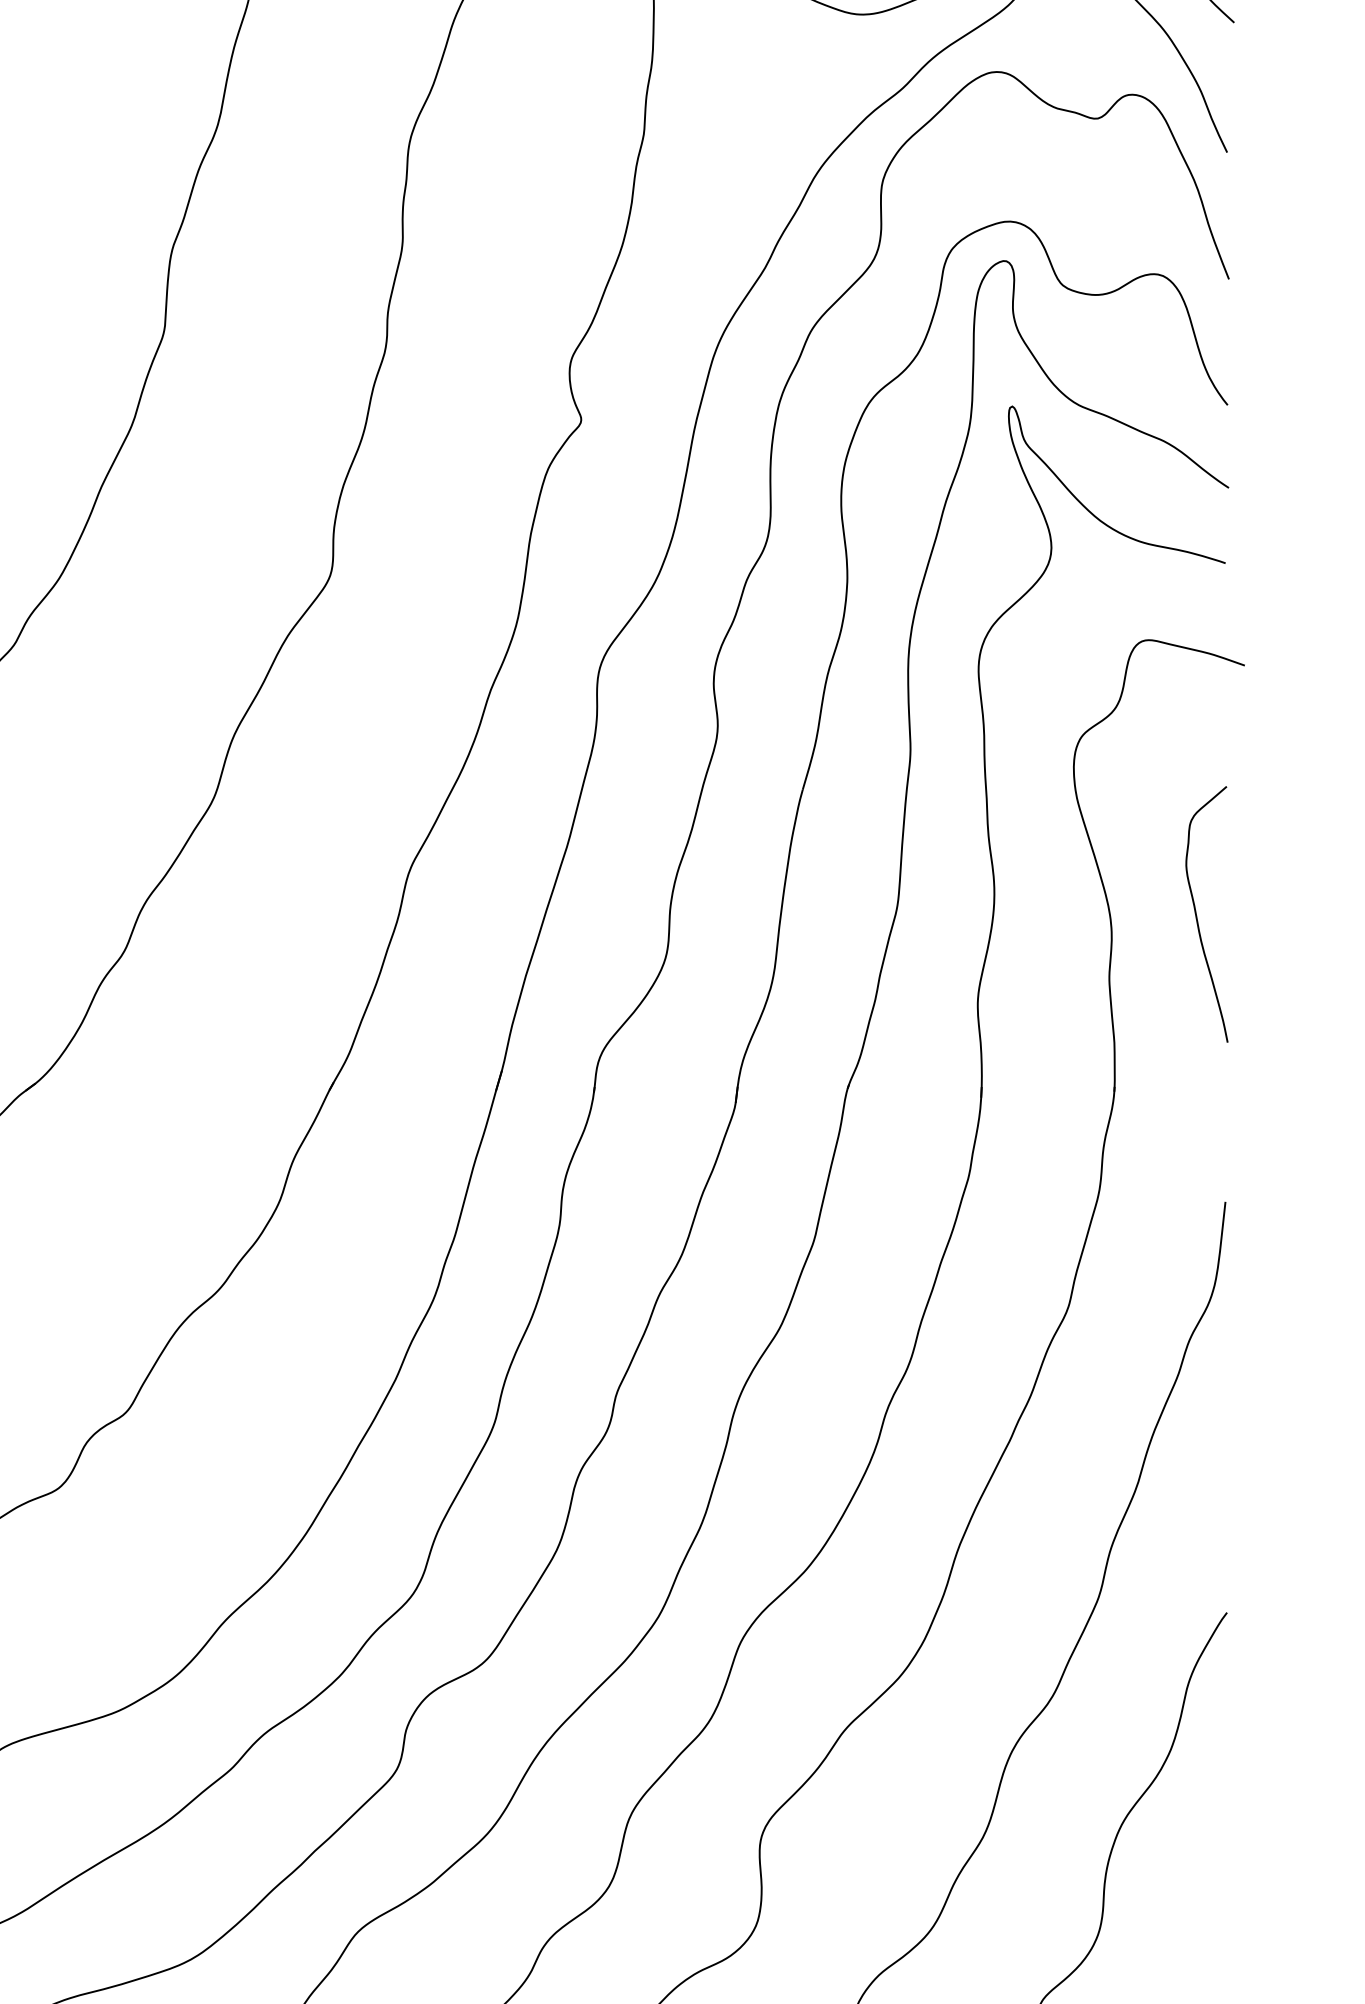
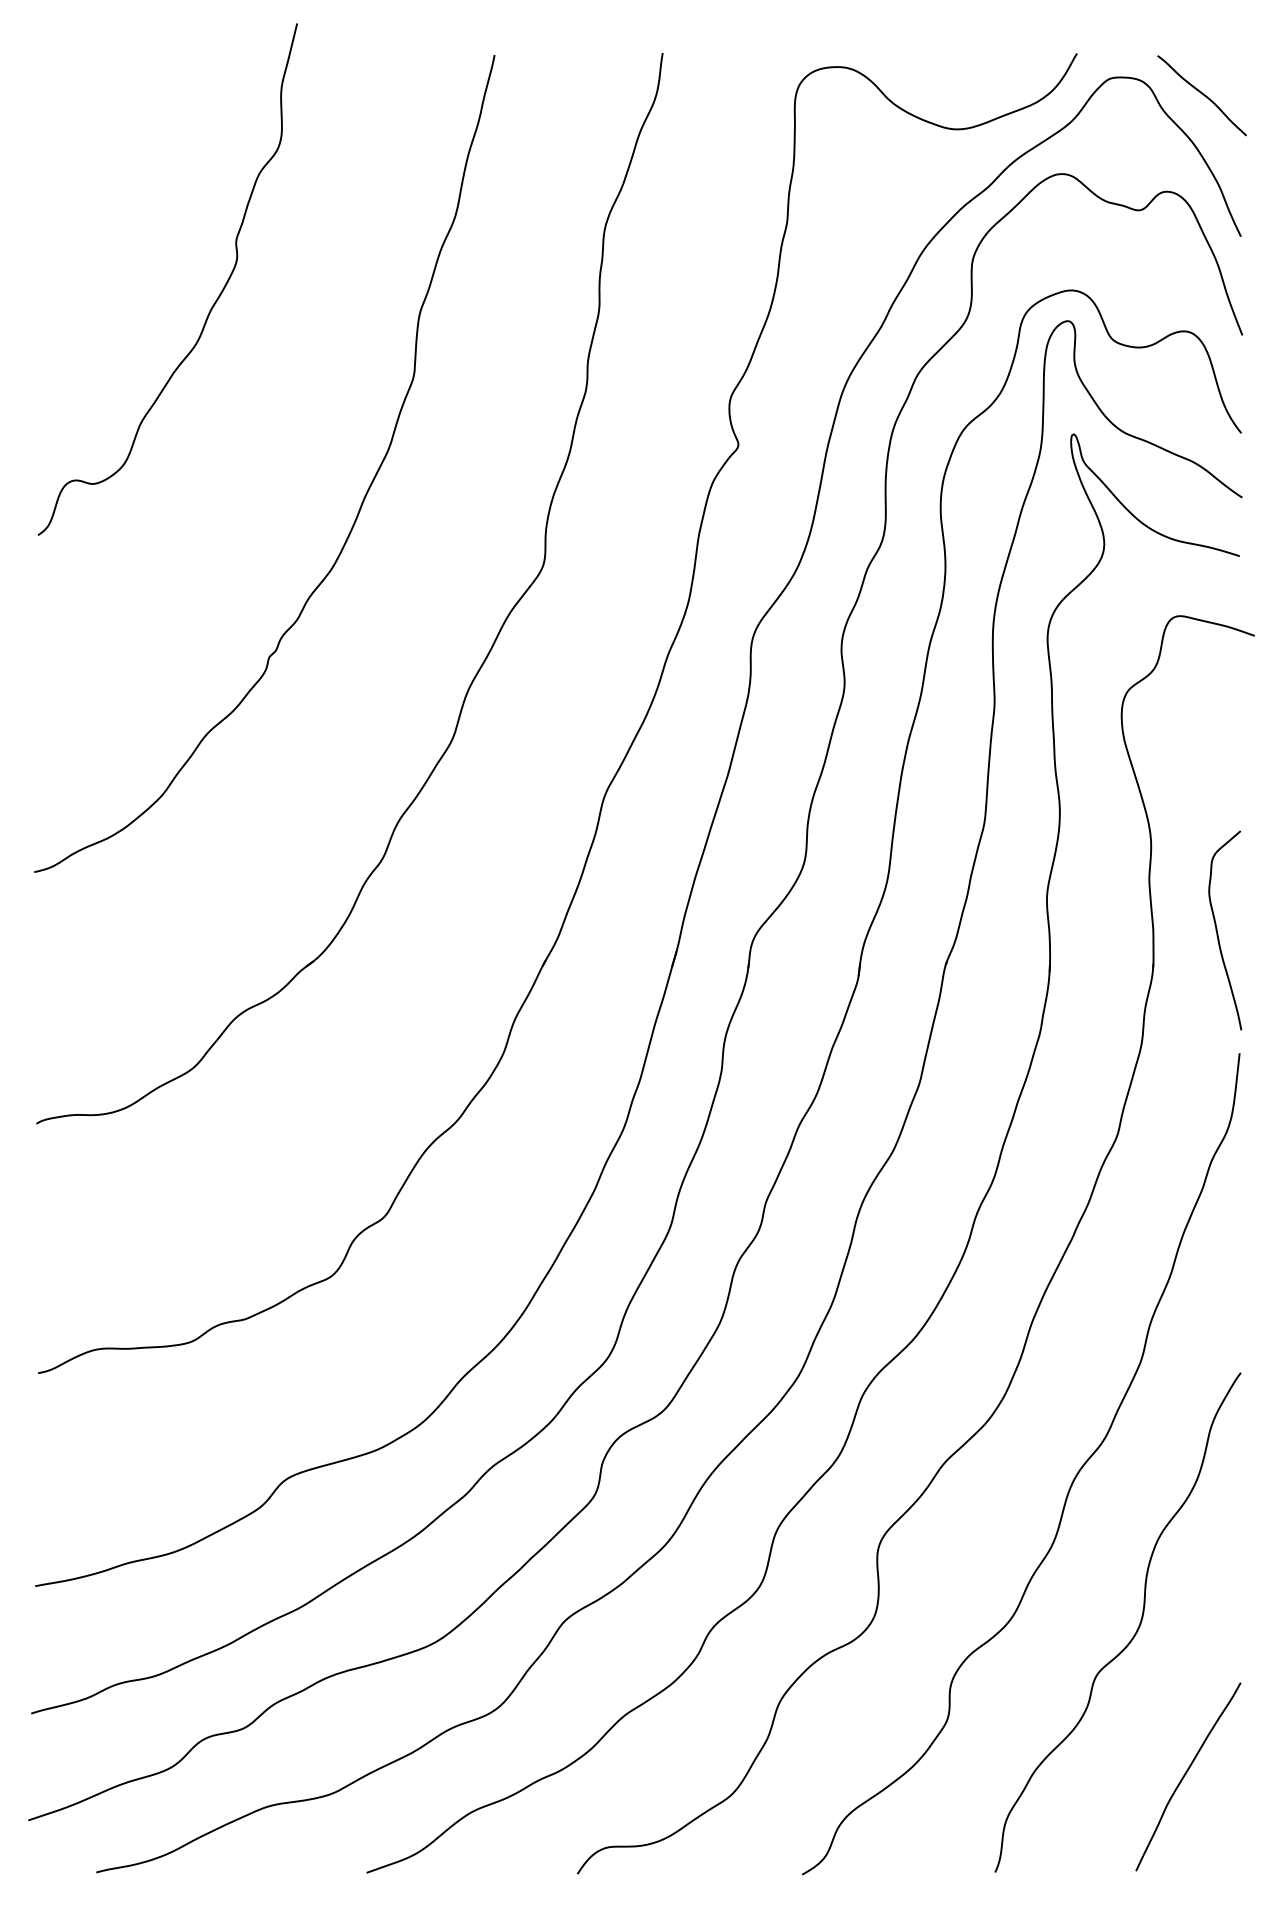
curve: (1198, 918) -> (1218, 933), moved

